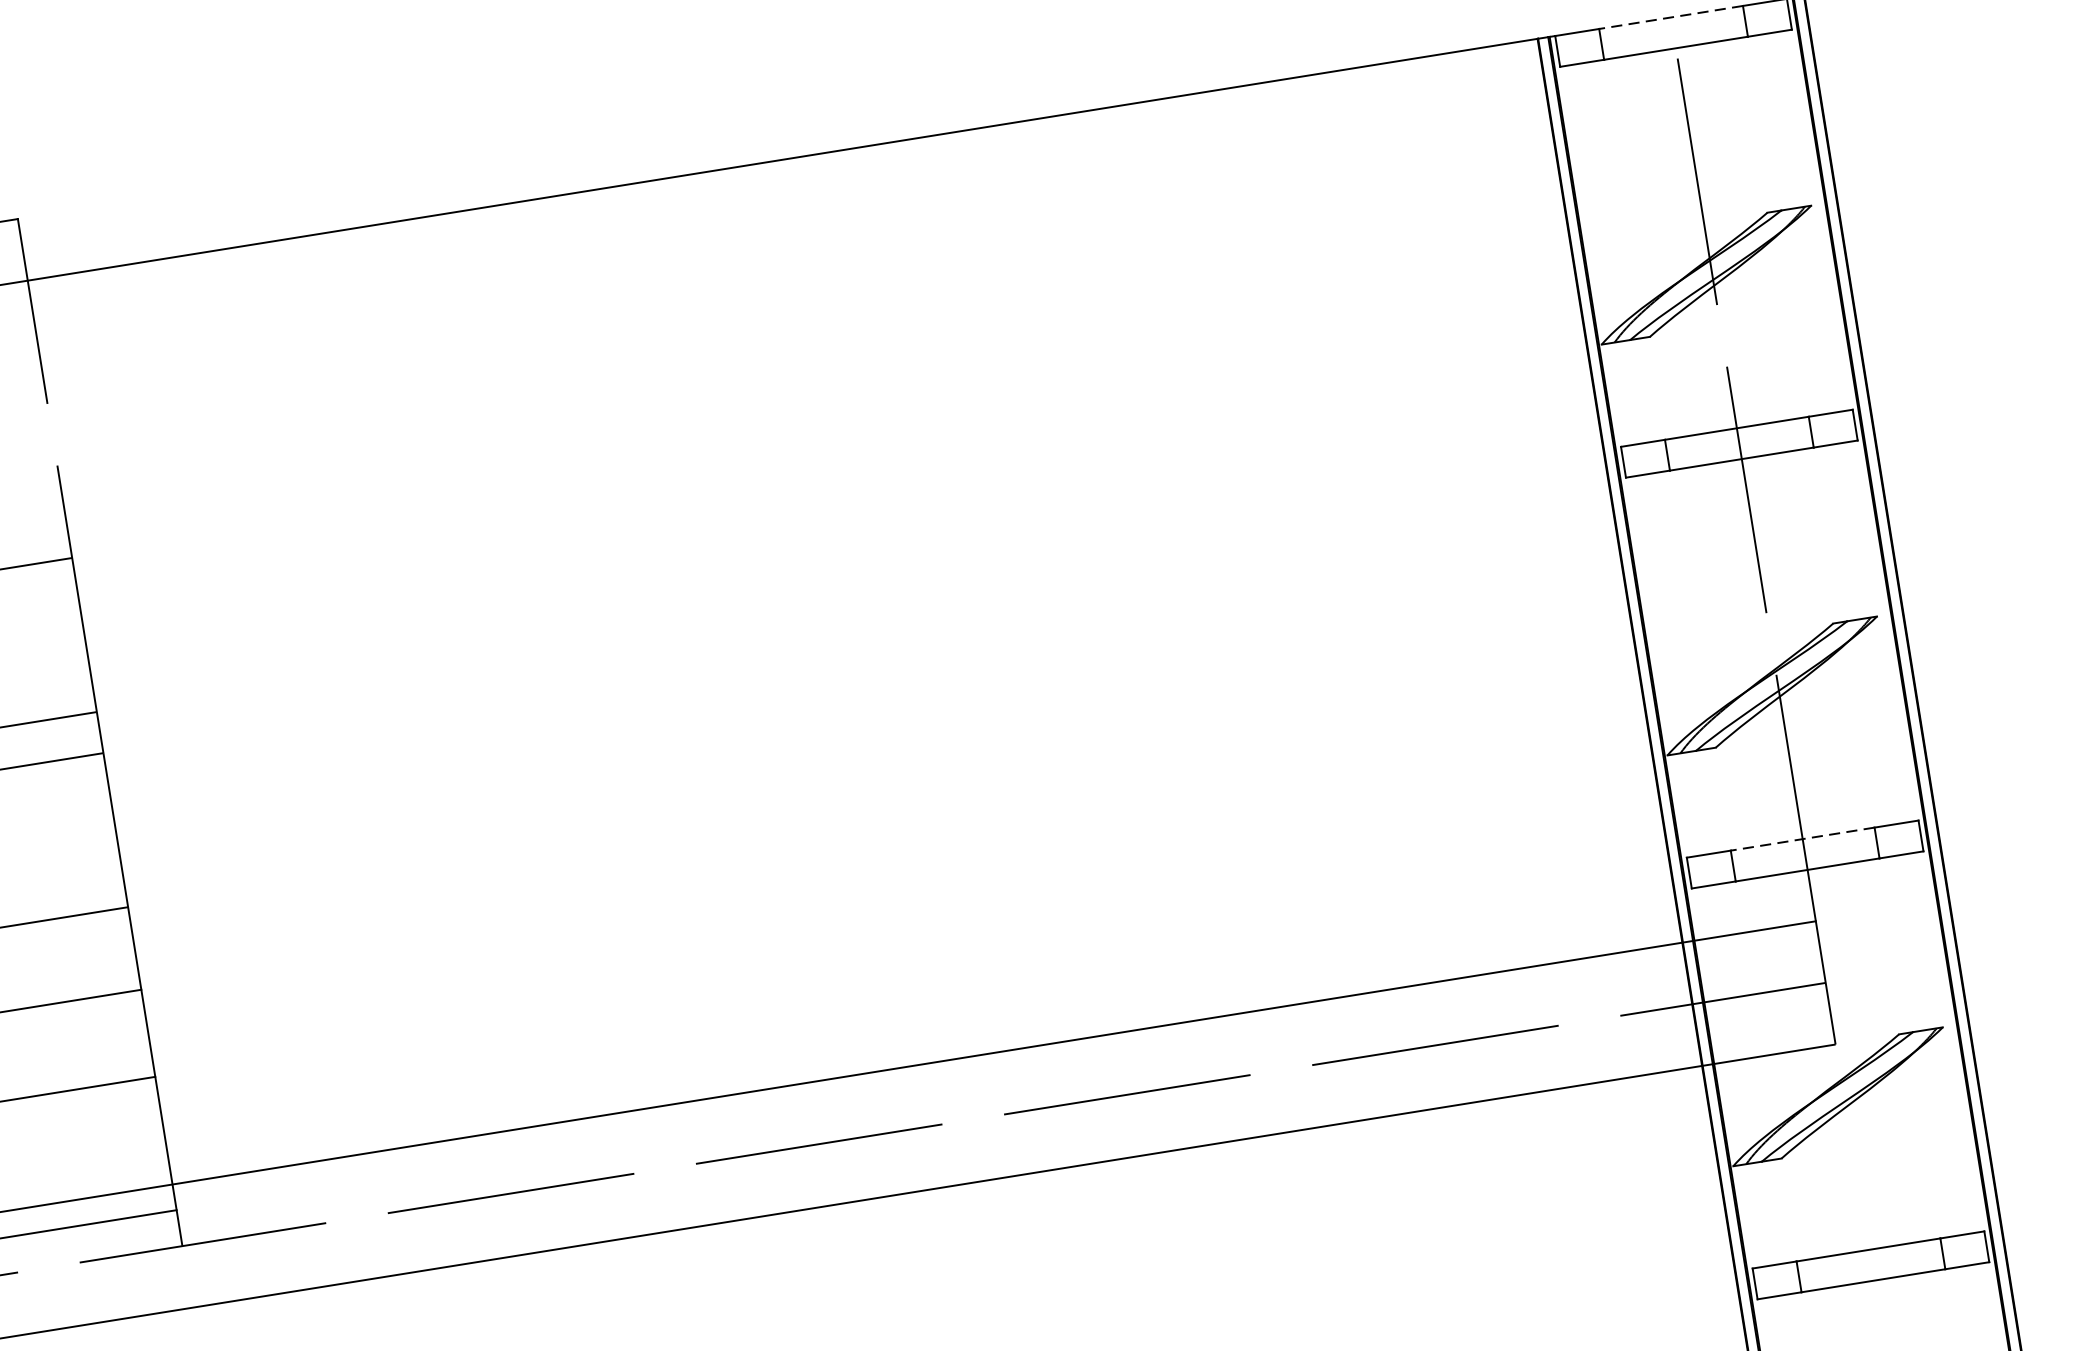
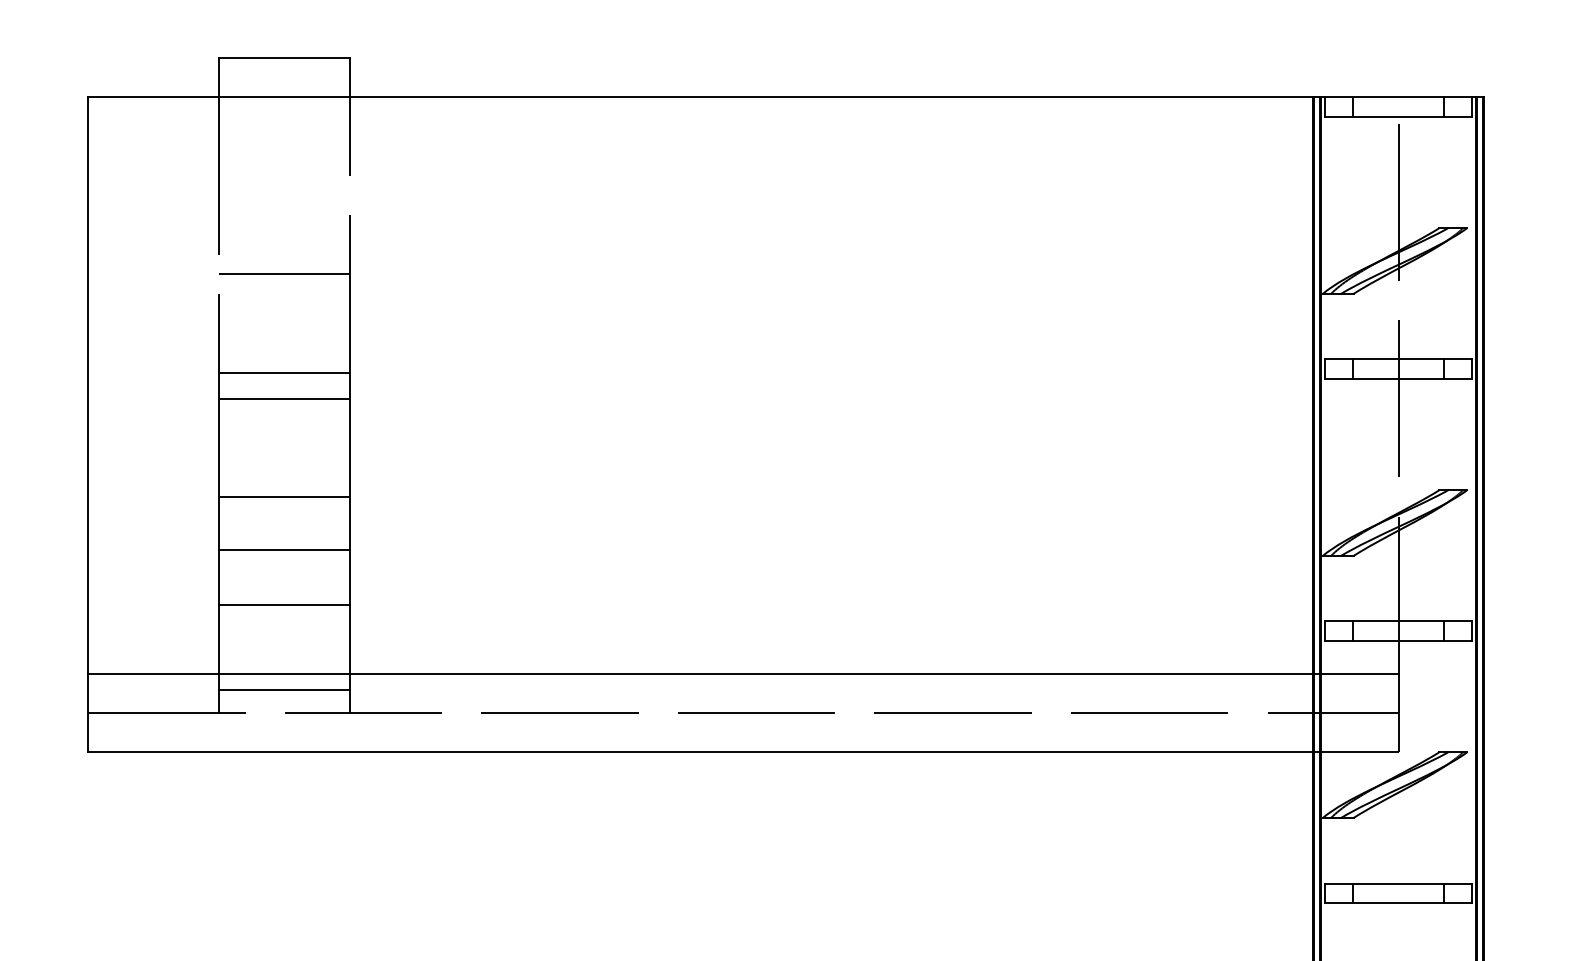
line: (1671, 17) -> (1398, 97), dashed -> solid
line: (1802, 839) -> (1398, 621), dashed -> solid

